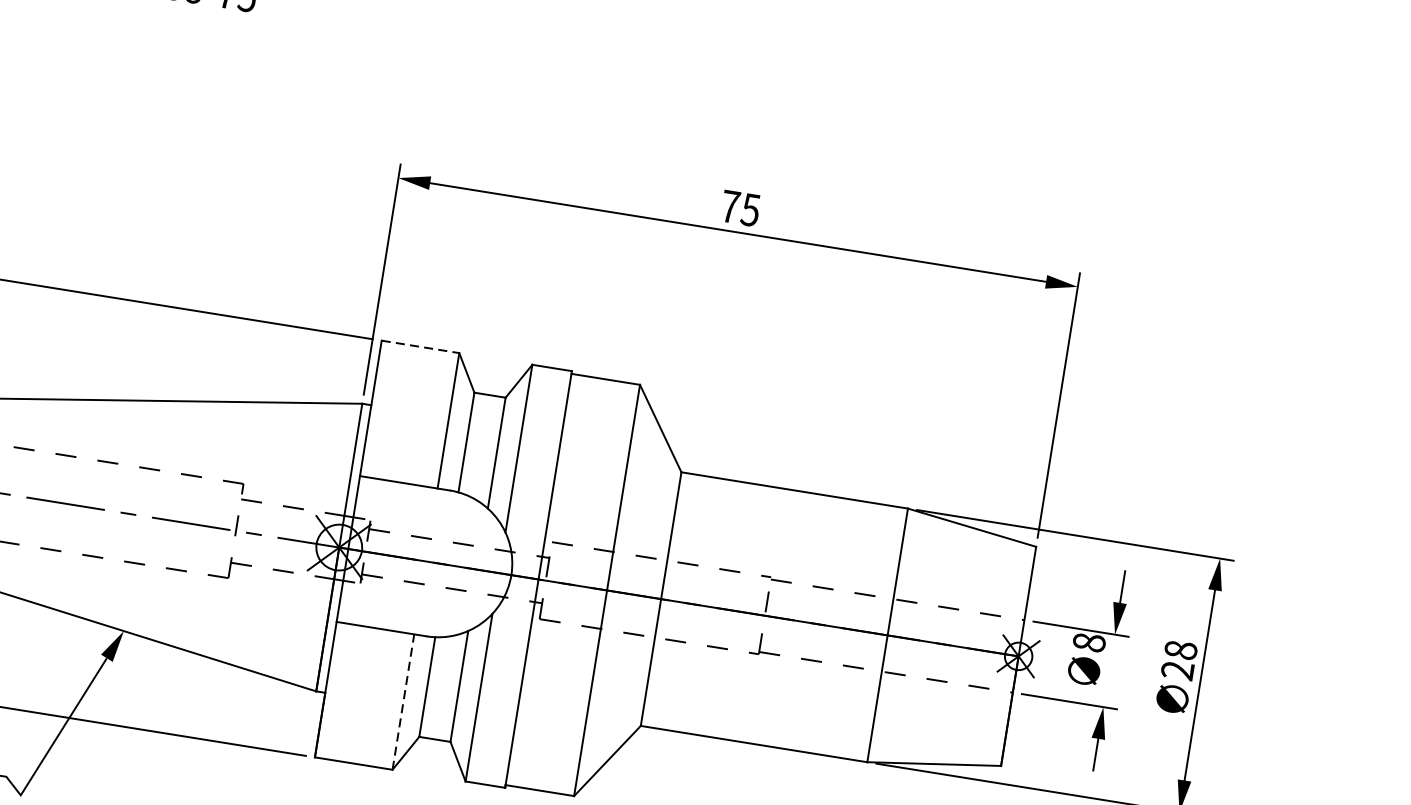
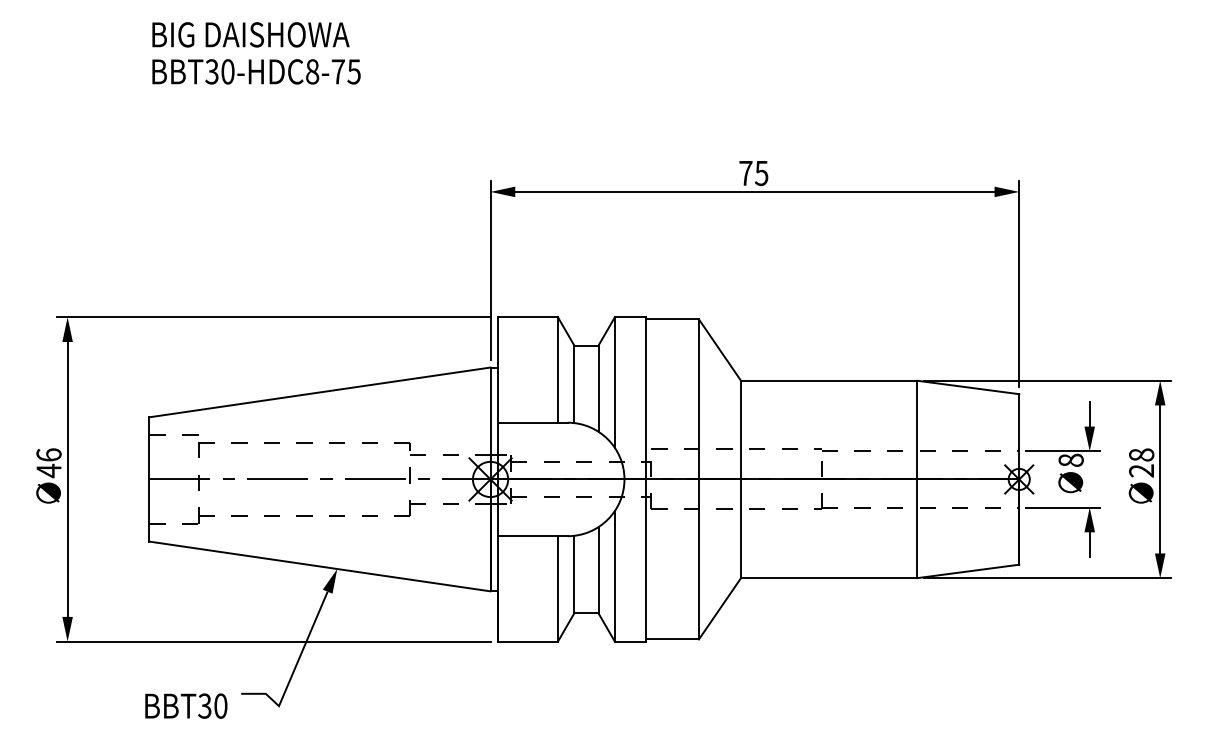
line: (421, 347) -> (528, 317), dashed -> solid
line: (402, 701) -> (557, 588), dashed -> solid

